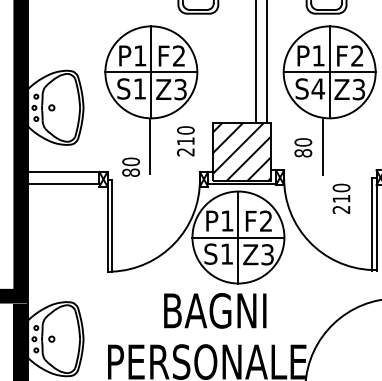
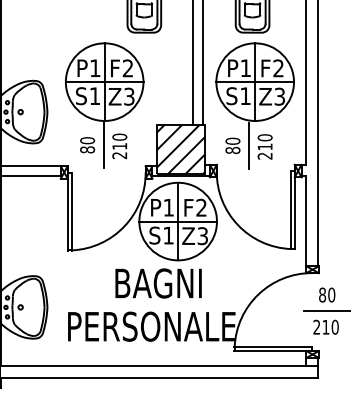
text: (318, 88) -> (245, 95), S4 -> S1
text: (185, 141) -> (119, 146), moved
text: (131, 167) -> (87, 145), moved
text: (340, 198) -> (264, 146), moved

